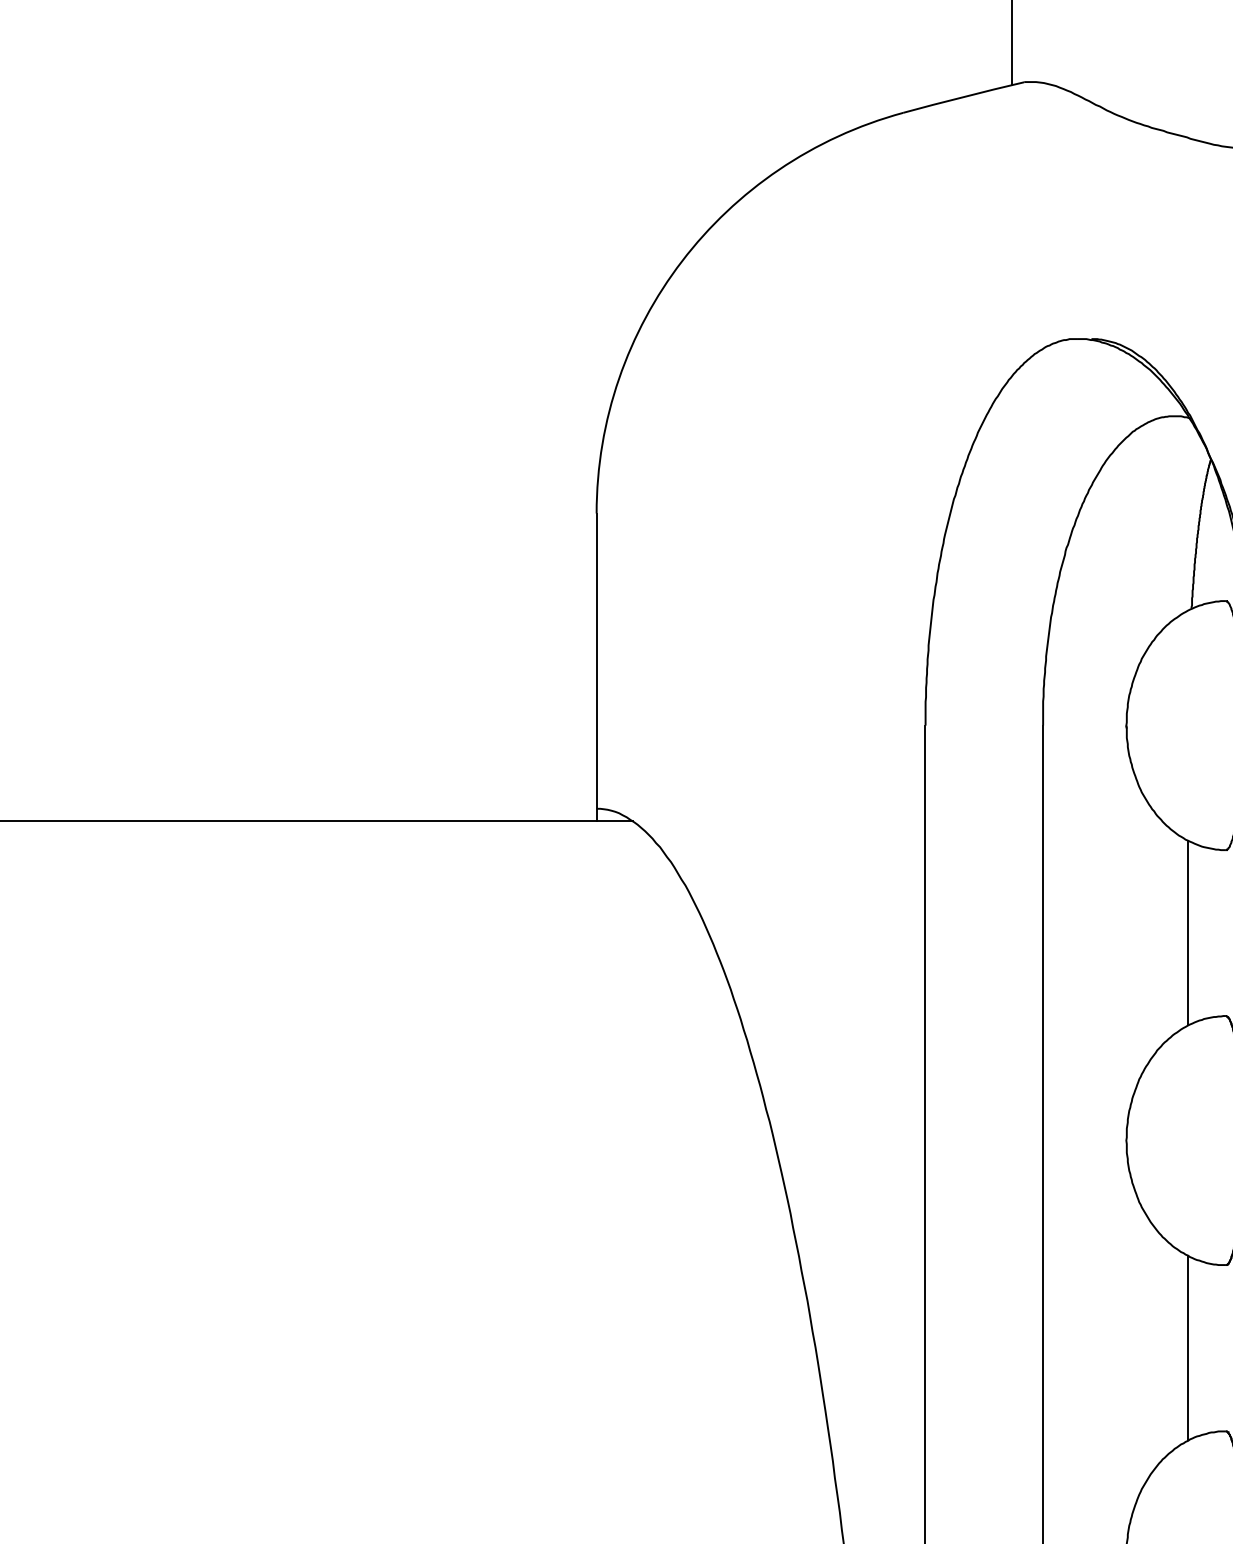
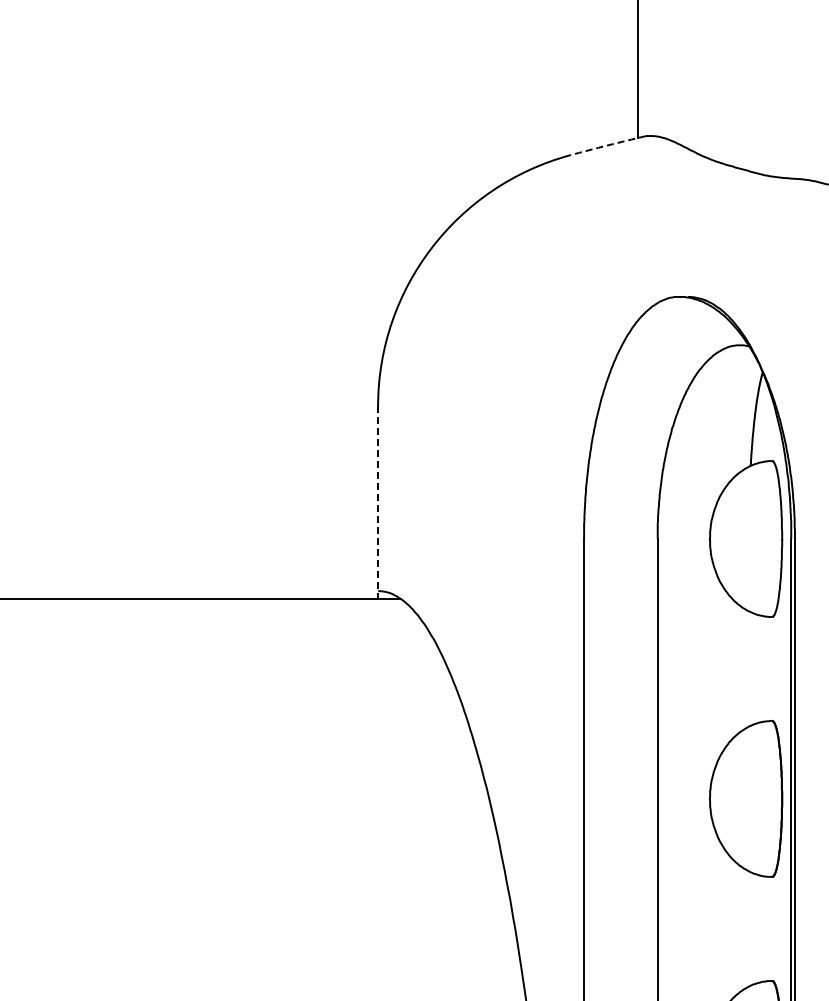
arc: (962, 97) -> (607, 145), solid -> dashed
line: (597, 668) -> (378, 503), solid -> dashed
line: (1188, 932) -> (748, 668), removed
line: (1188, 1347) -> (748, 928), removed

